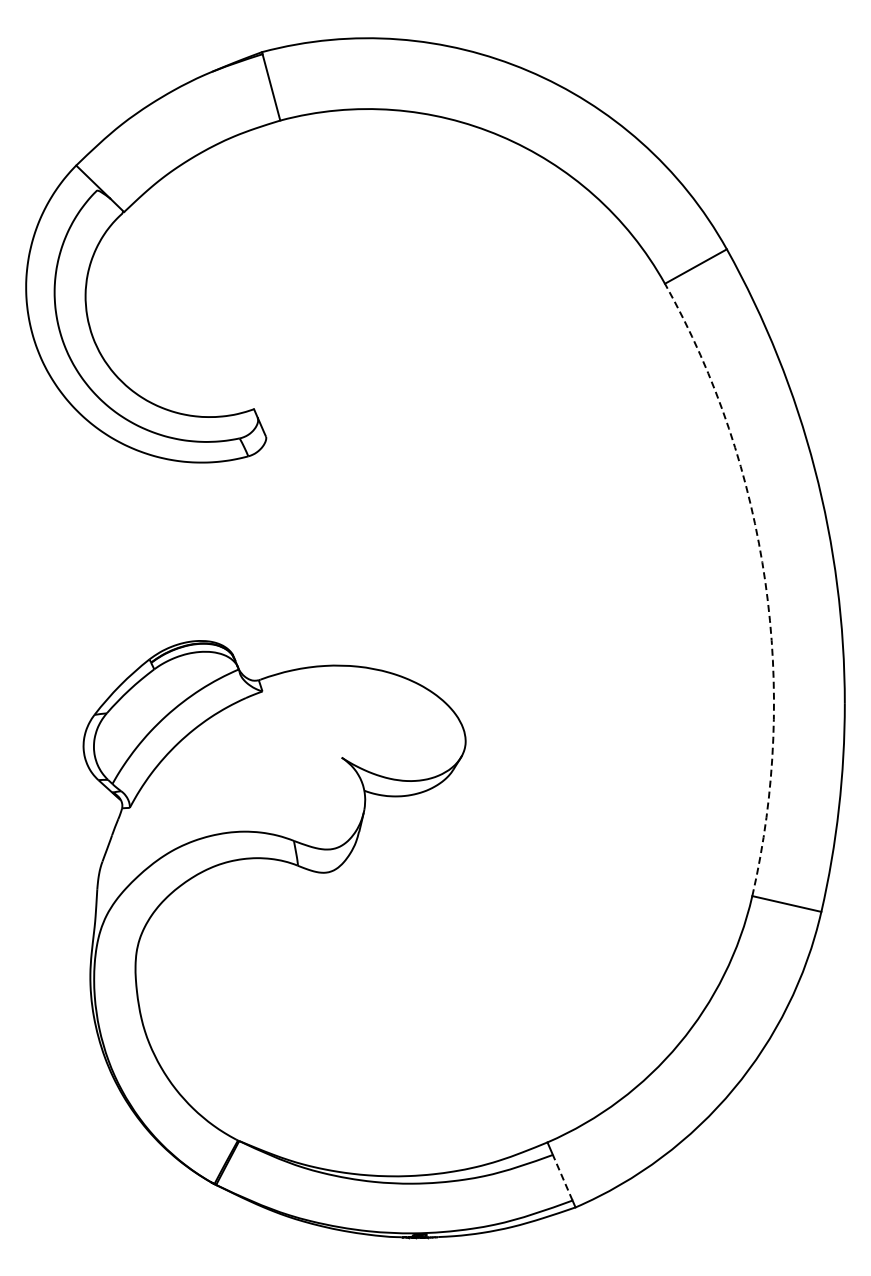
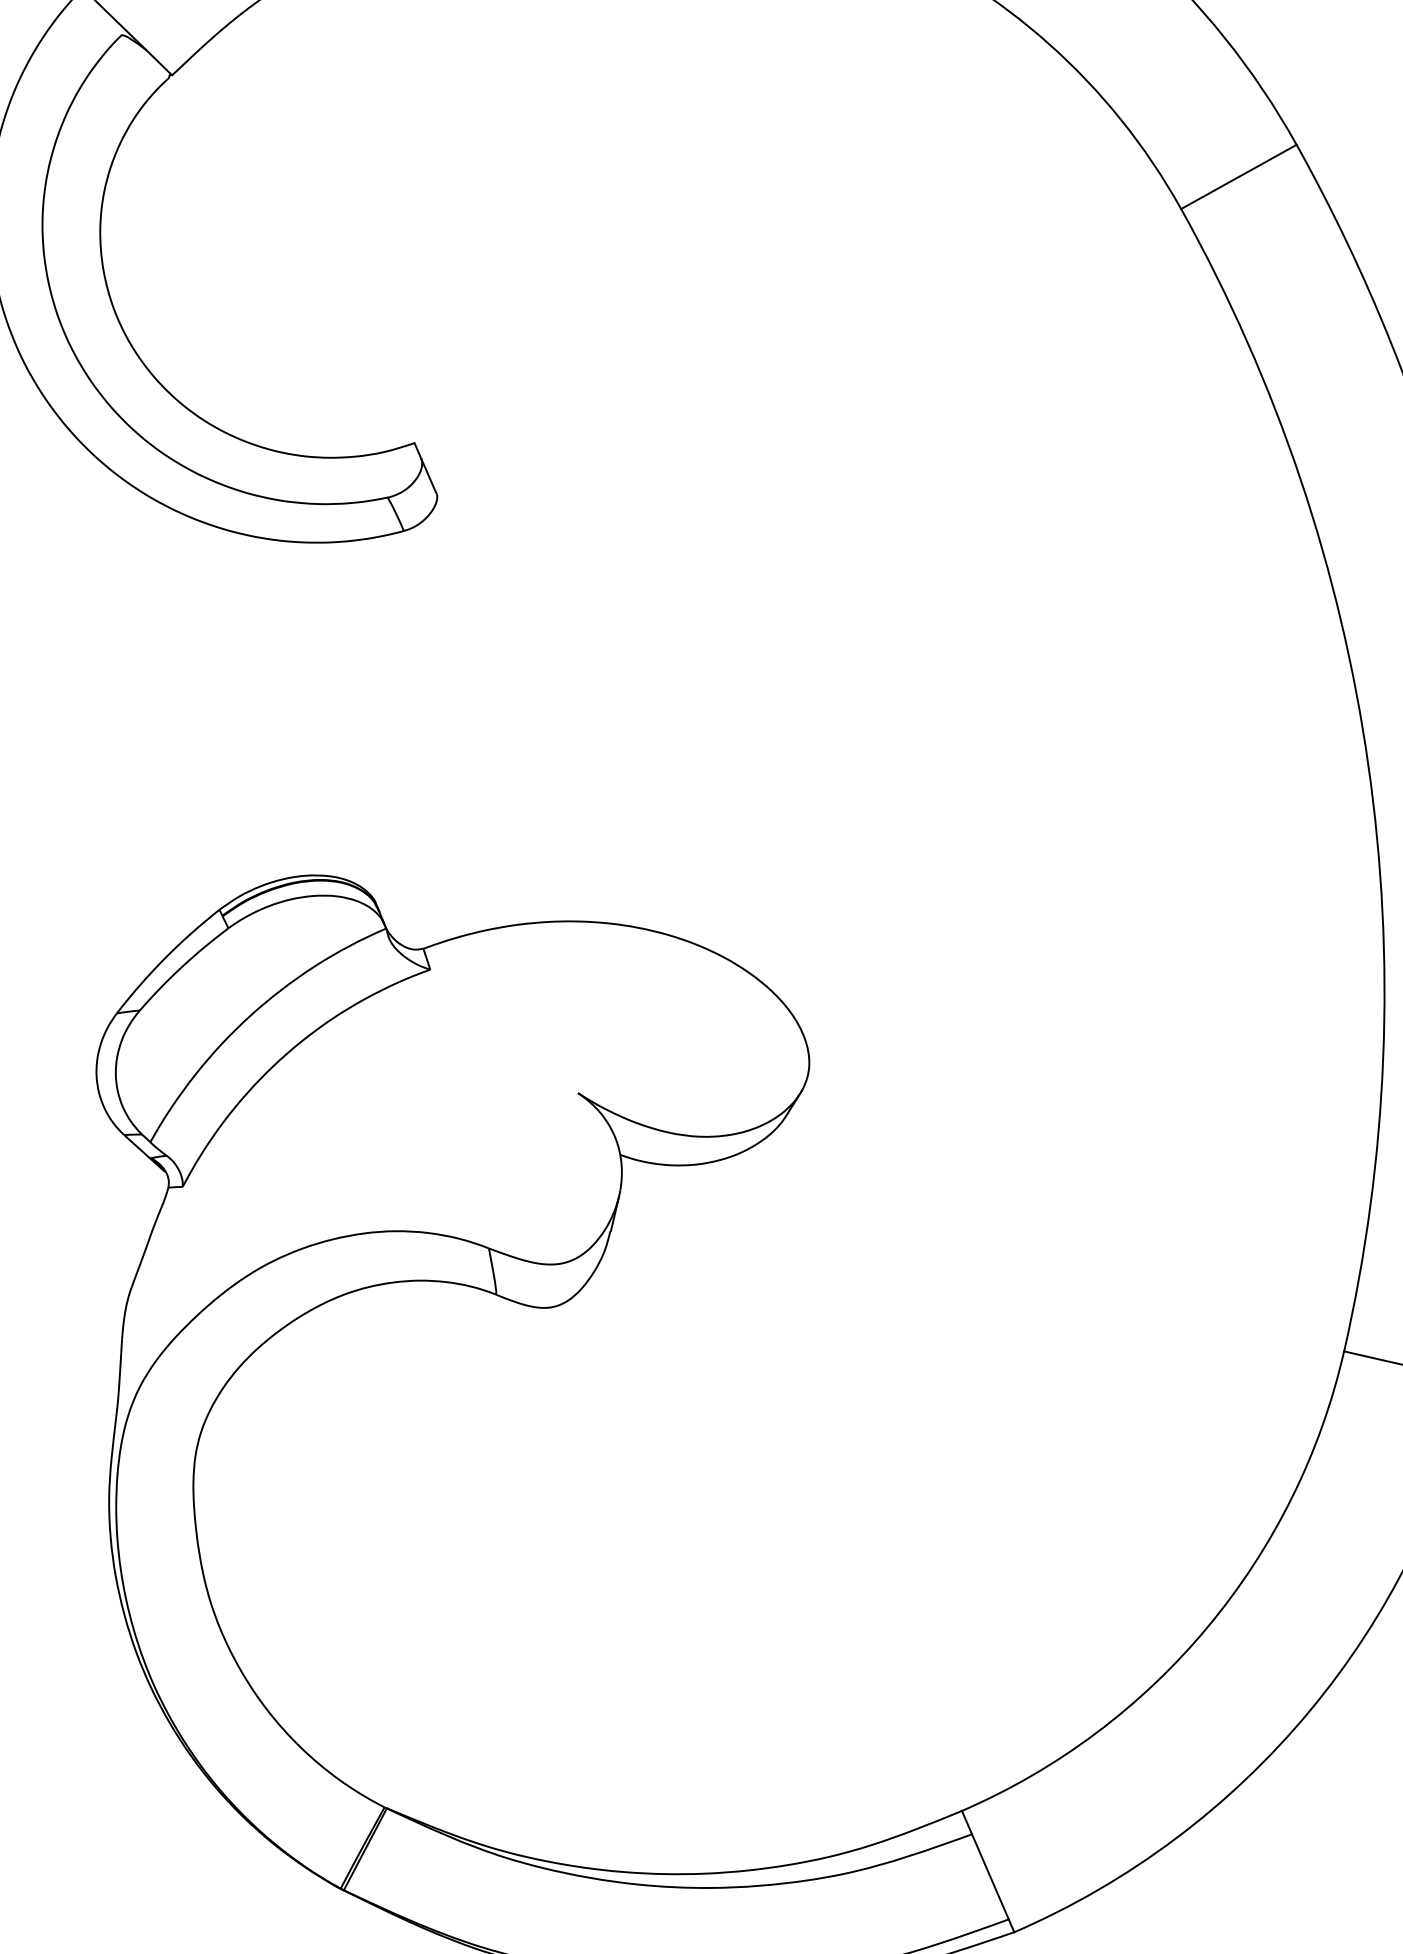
arc: (765, 581) -> (1368, 764), dashed -> solid
line: (562, 1177) -> (989, 1876), dashed -> solid

